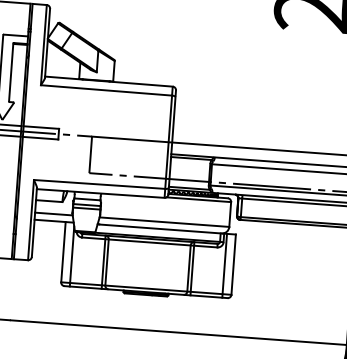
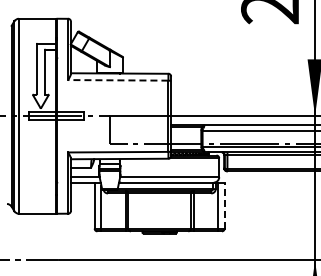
line: (105, 90) -> (117, 80), solid -> dashed
line: (233, 264) -> (224, 205), solid -> dashed

